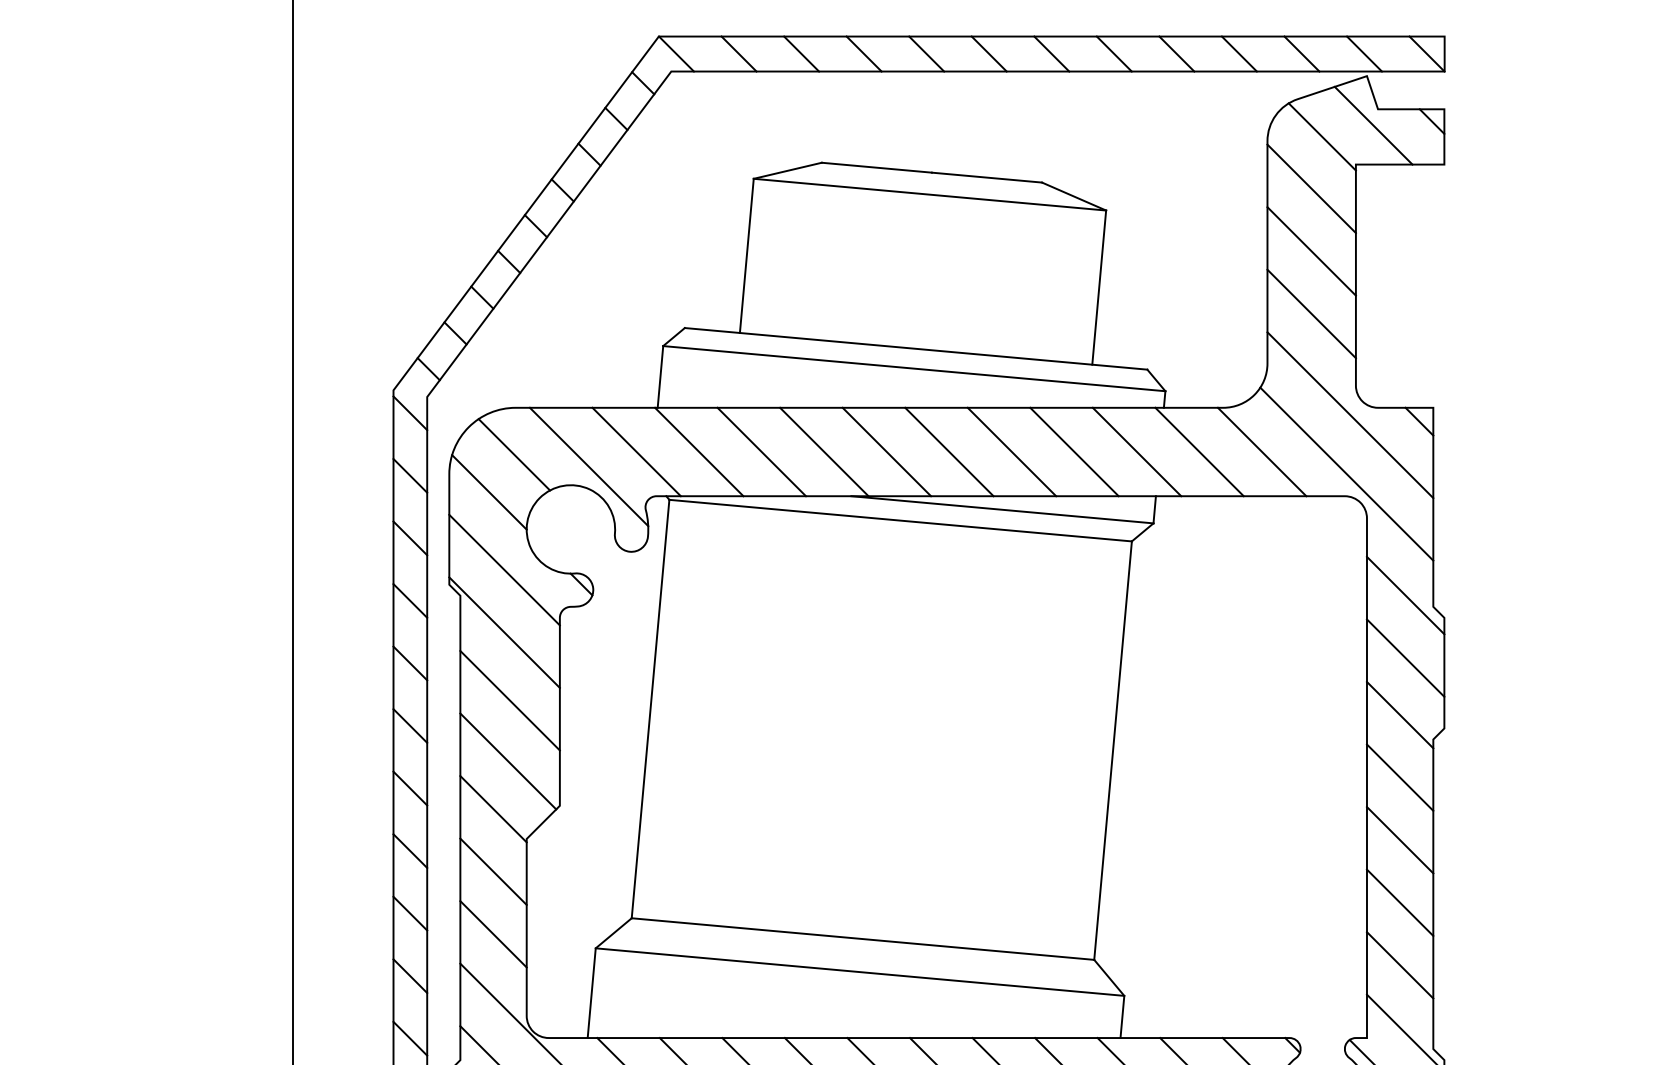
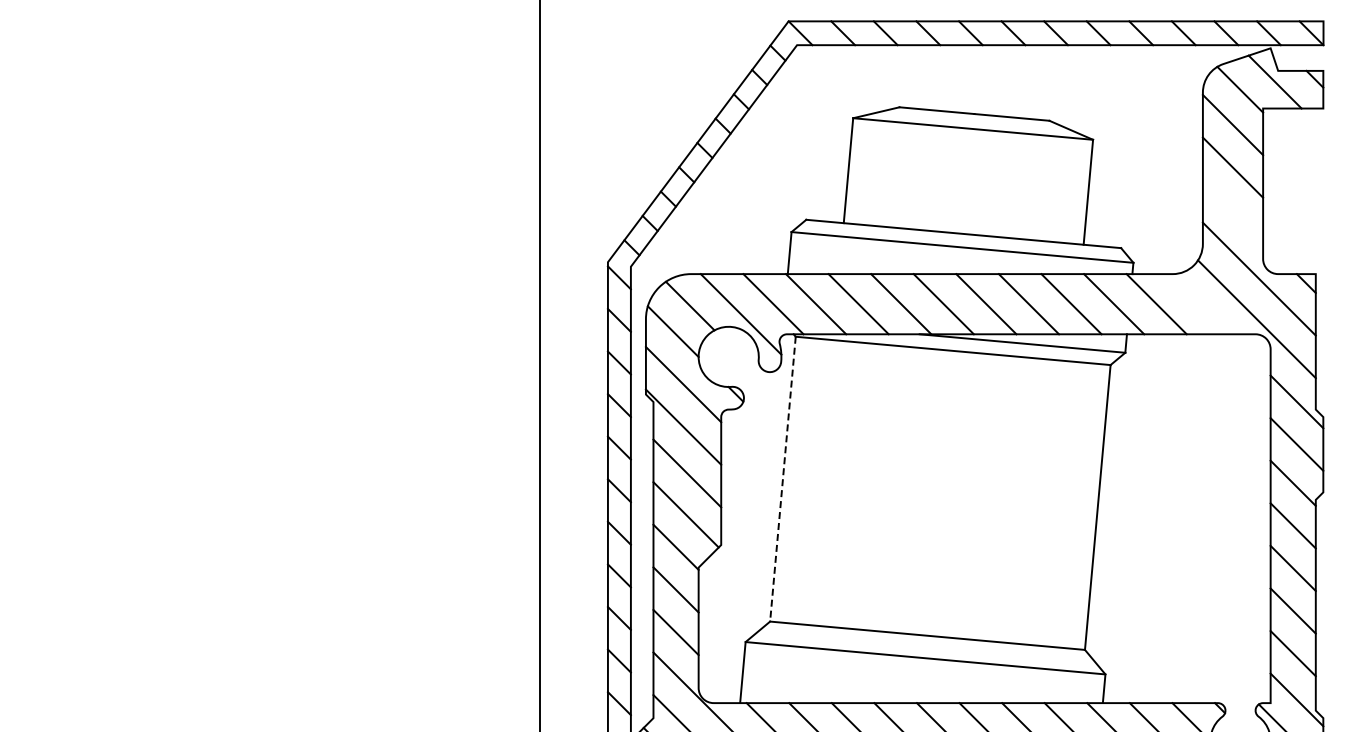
line: (1310, 314) -> (1232, 210), removed
line: (1262, 452) -> (1199, 304), removed
line: (649, 709) -> (782, 479), solid -> dashed

